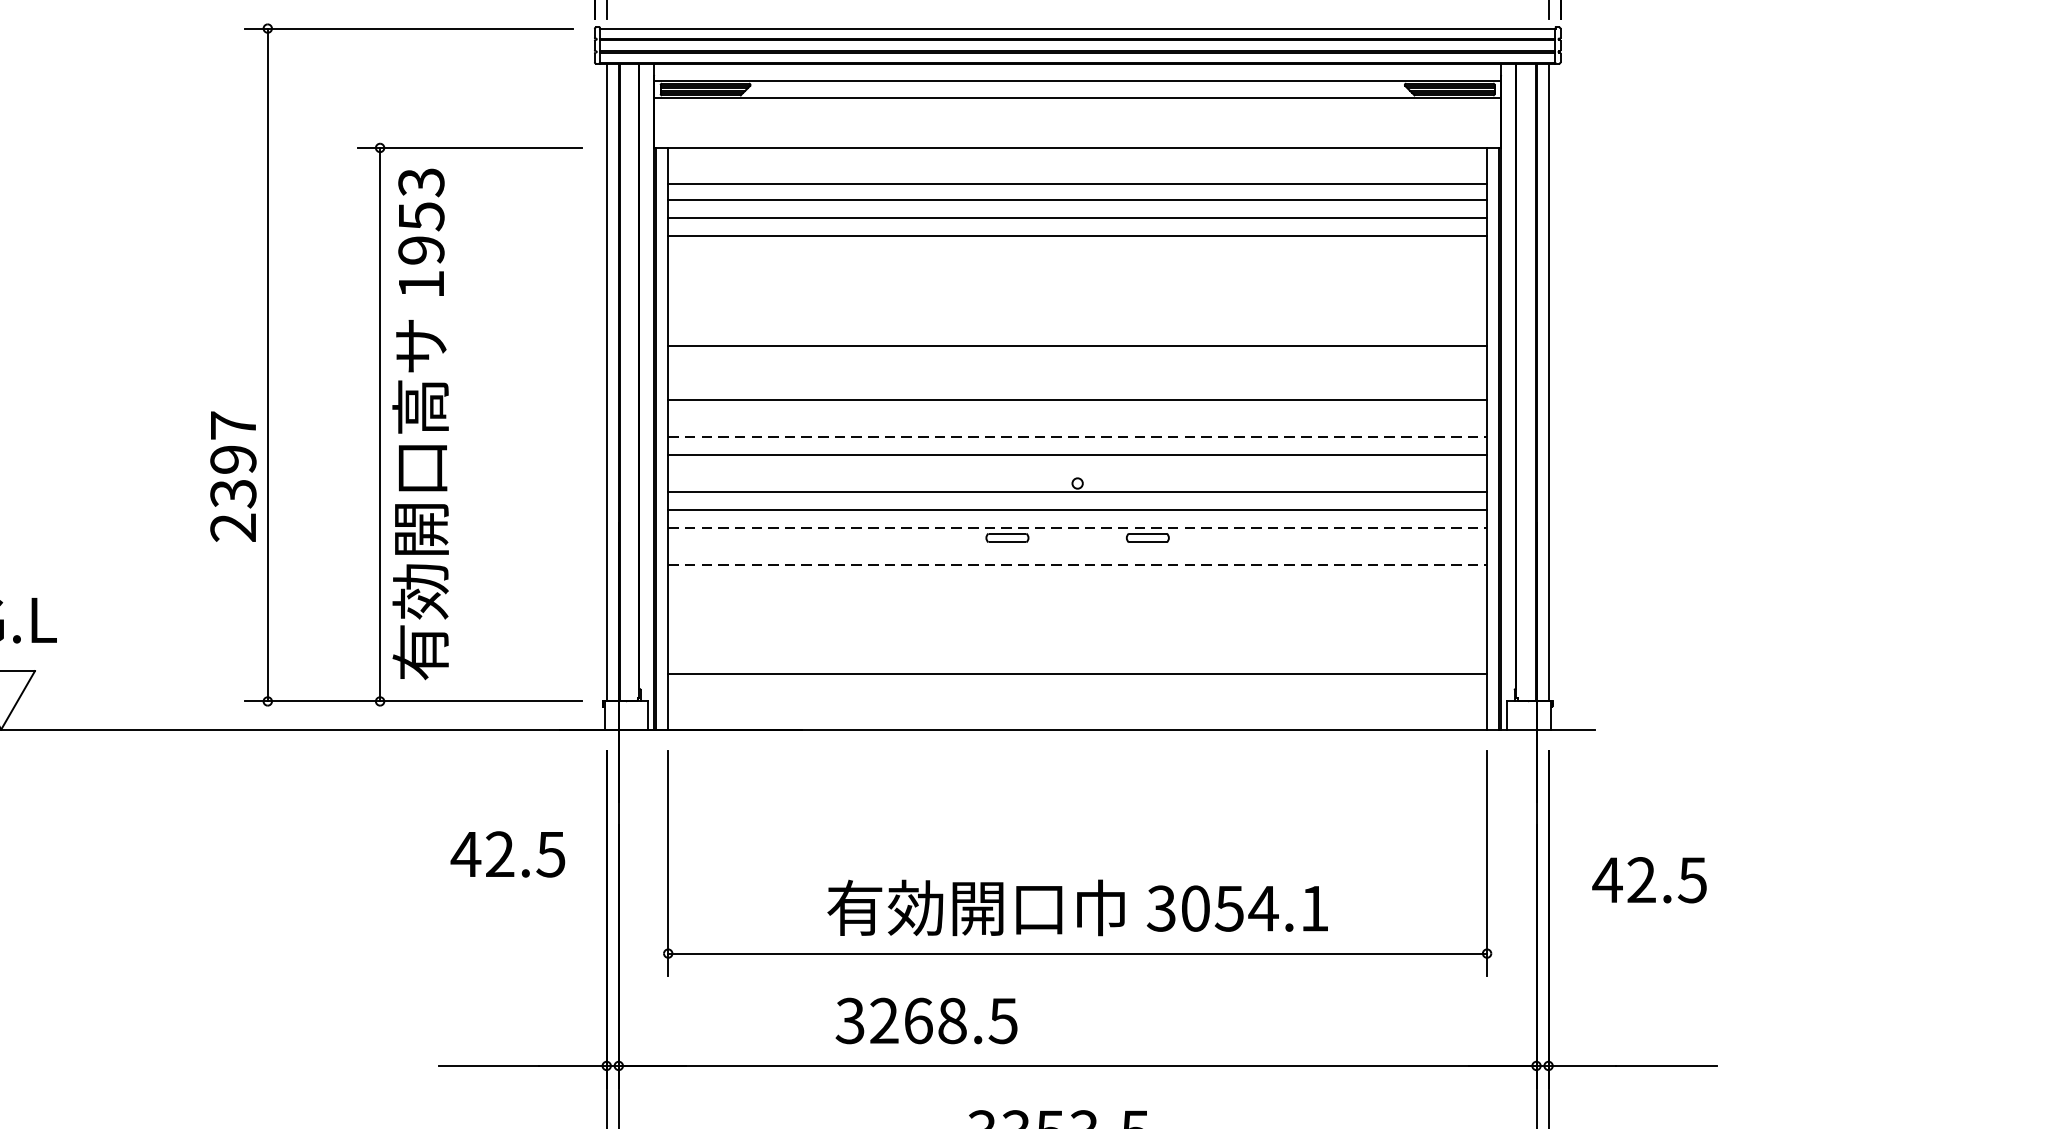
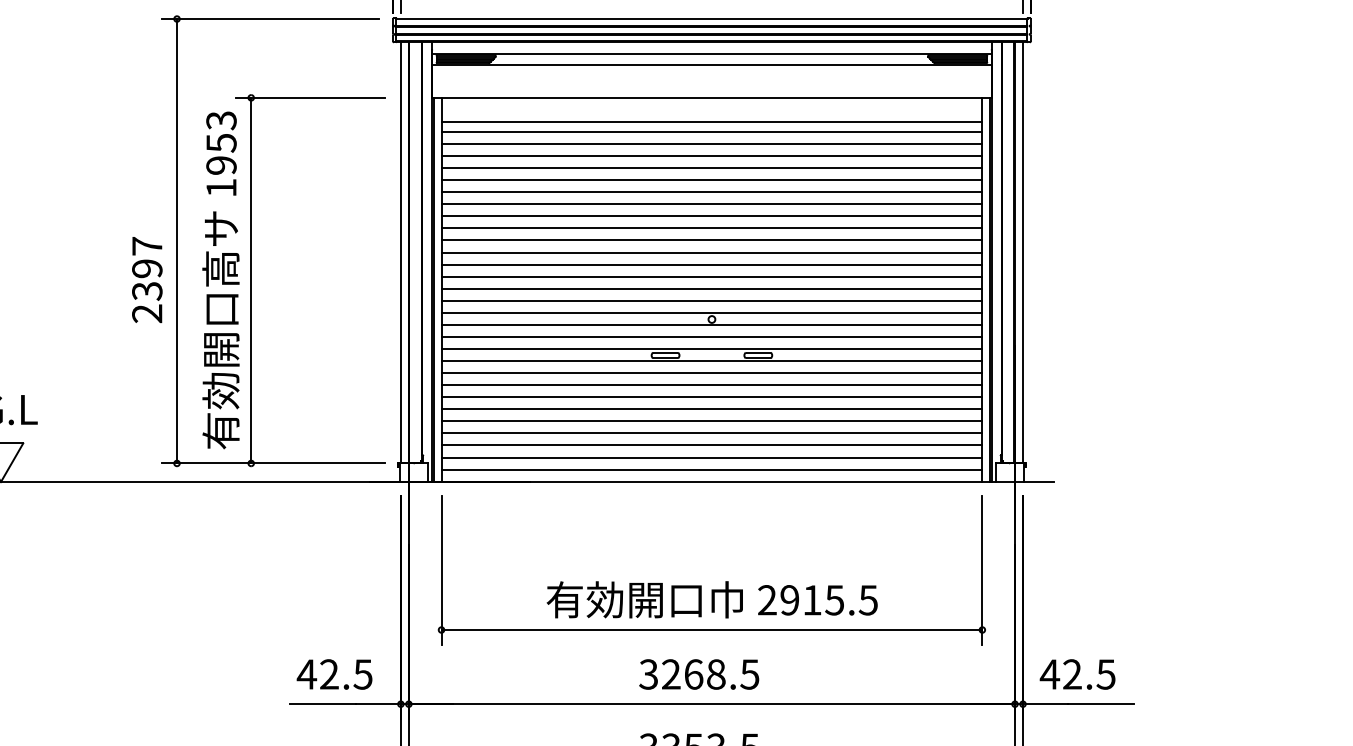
line: (1076, 254) -> (711, 168), added
line: (1076, 273) -> (711, 180), added
line: (1076, 291) -> (711, 192), added
line: (1076, 309) -> (711, 204), added
line: (1076, 327) -> (711, 216), added
line: (1076, 363) -> (711, 240), added
line: (1076, 382) -> (711, 252), added
line: (1076, 418) -> (711, 276), added
text: (419, 424) -> (220, 280), moved
line: (1078, 436) -> (712, 288), dashed -> solid
line: (1076, 472) -> (711, 312), added
text: (233, 475) -> (147, 279), moved
line: (1078, 528) -> (712, 349), dashed -> solid
line: (1076, 547) -> (711, 361), added
line: (1078, 565) -> (712, 373), dashed -> solid
line: (1076, 583) -> (711, 385), added
line: (1076, 601) -> (711, 397), added
line: (1076, 619) -> (711, 409), added
line: (1076, 637) -> (711, 421), added
line: (1076, 656) -> (711, 433), added
line: (1076, 692) -> (711, 457), added
line: (1076, 710) -> (711, 469), added
text: (507, 854) -> (334, 674), moved
text: (1649, 880) -> (1077, 674), moved
text: (1237, 908) -> (817, 600), 3054.1 -> 2915.5
text: (927, 1020) -> (699, 674), moved

